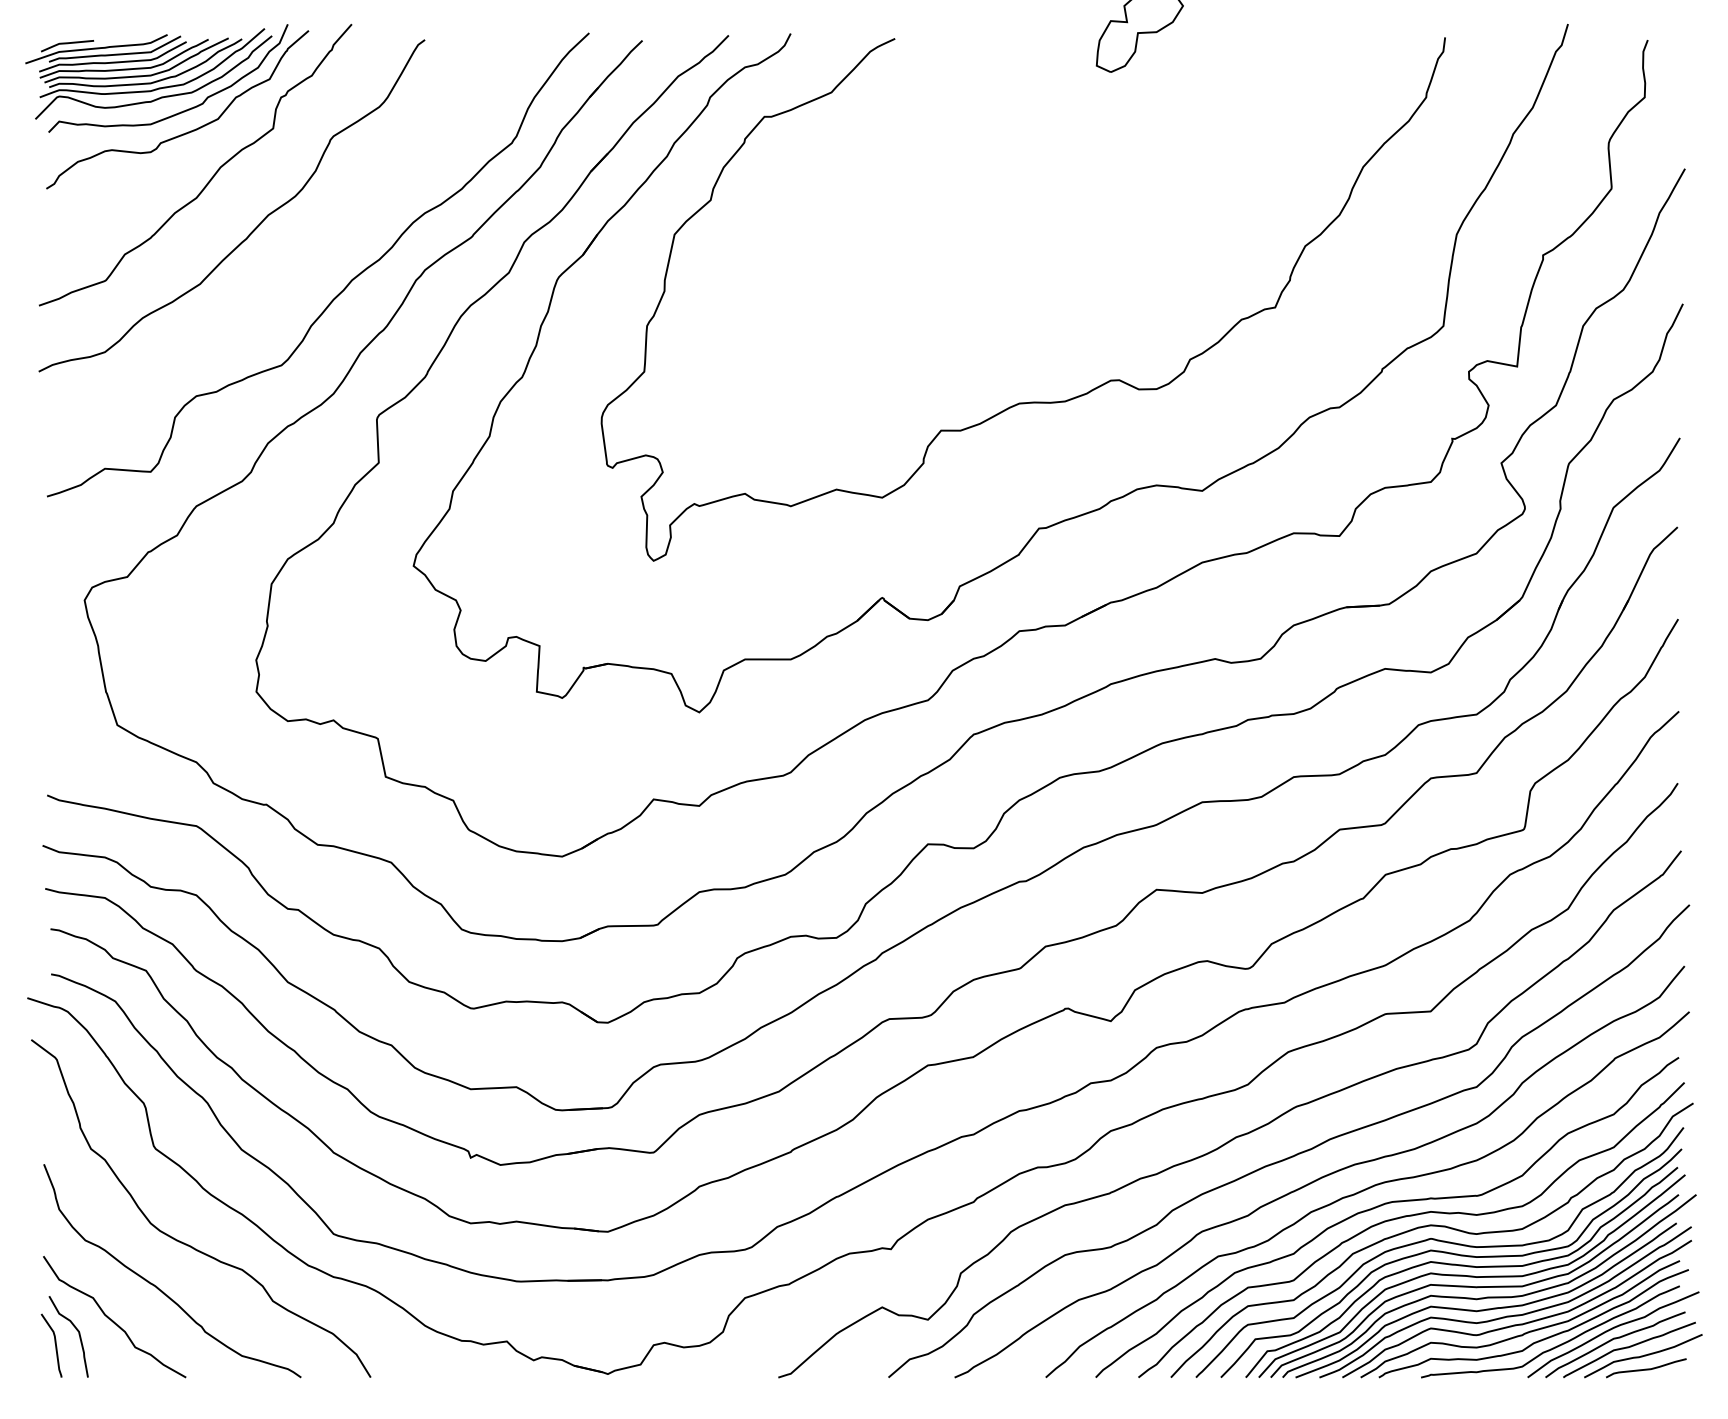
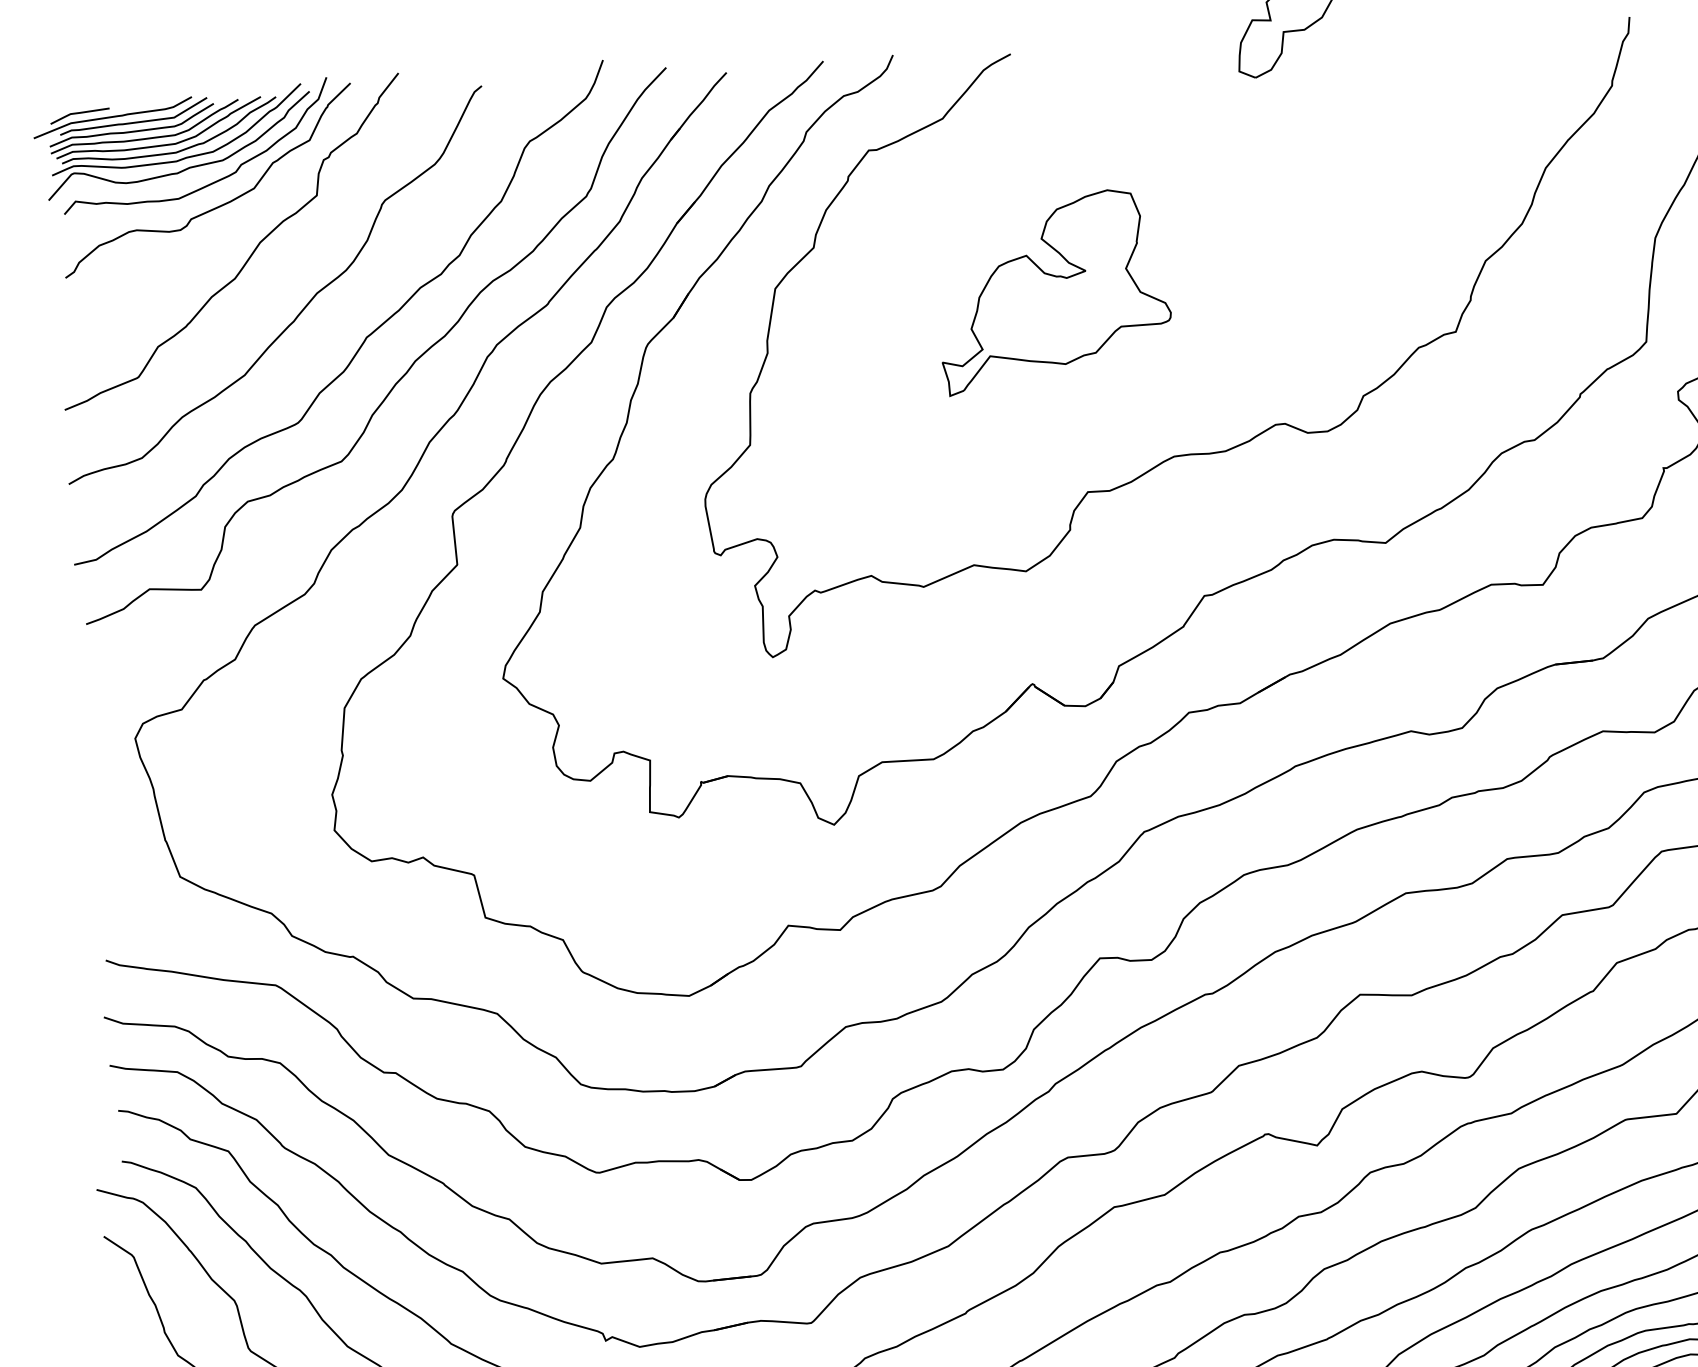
part: (921, 251) -> (1054, 291), added
curve: (309, 256) -> (365, 337), added

